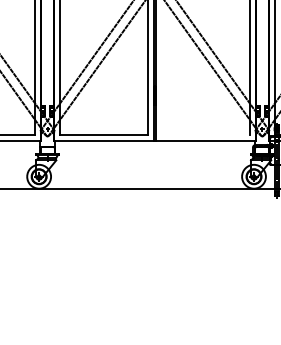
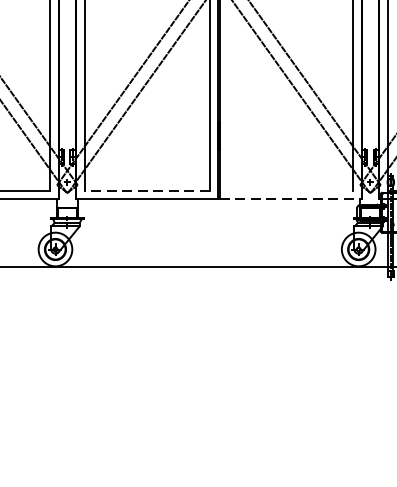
line: (103, 135) -> (146, 191), solid -> dashed
line: (206, 141) -> (291, 199), solid -> dashed

